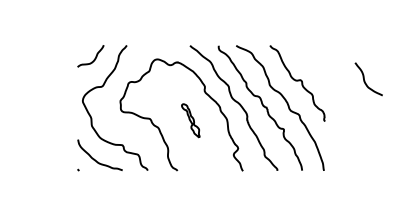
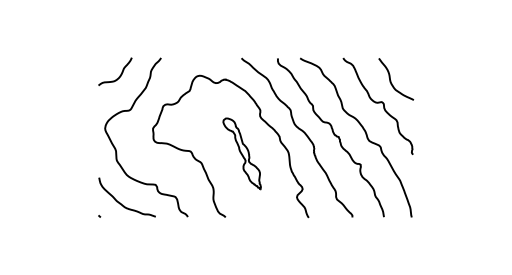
curve: (365, 80) -> (391, 80), moved
part: (190, 120) -> (242, 153), size x1.67

